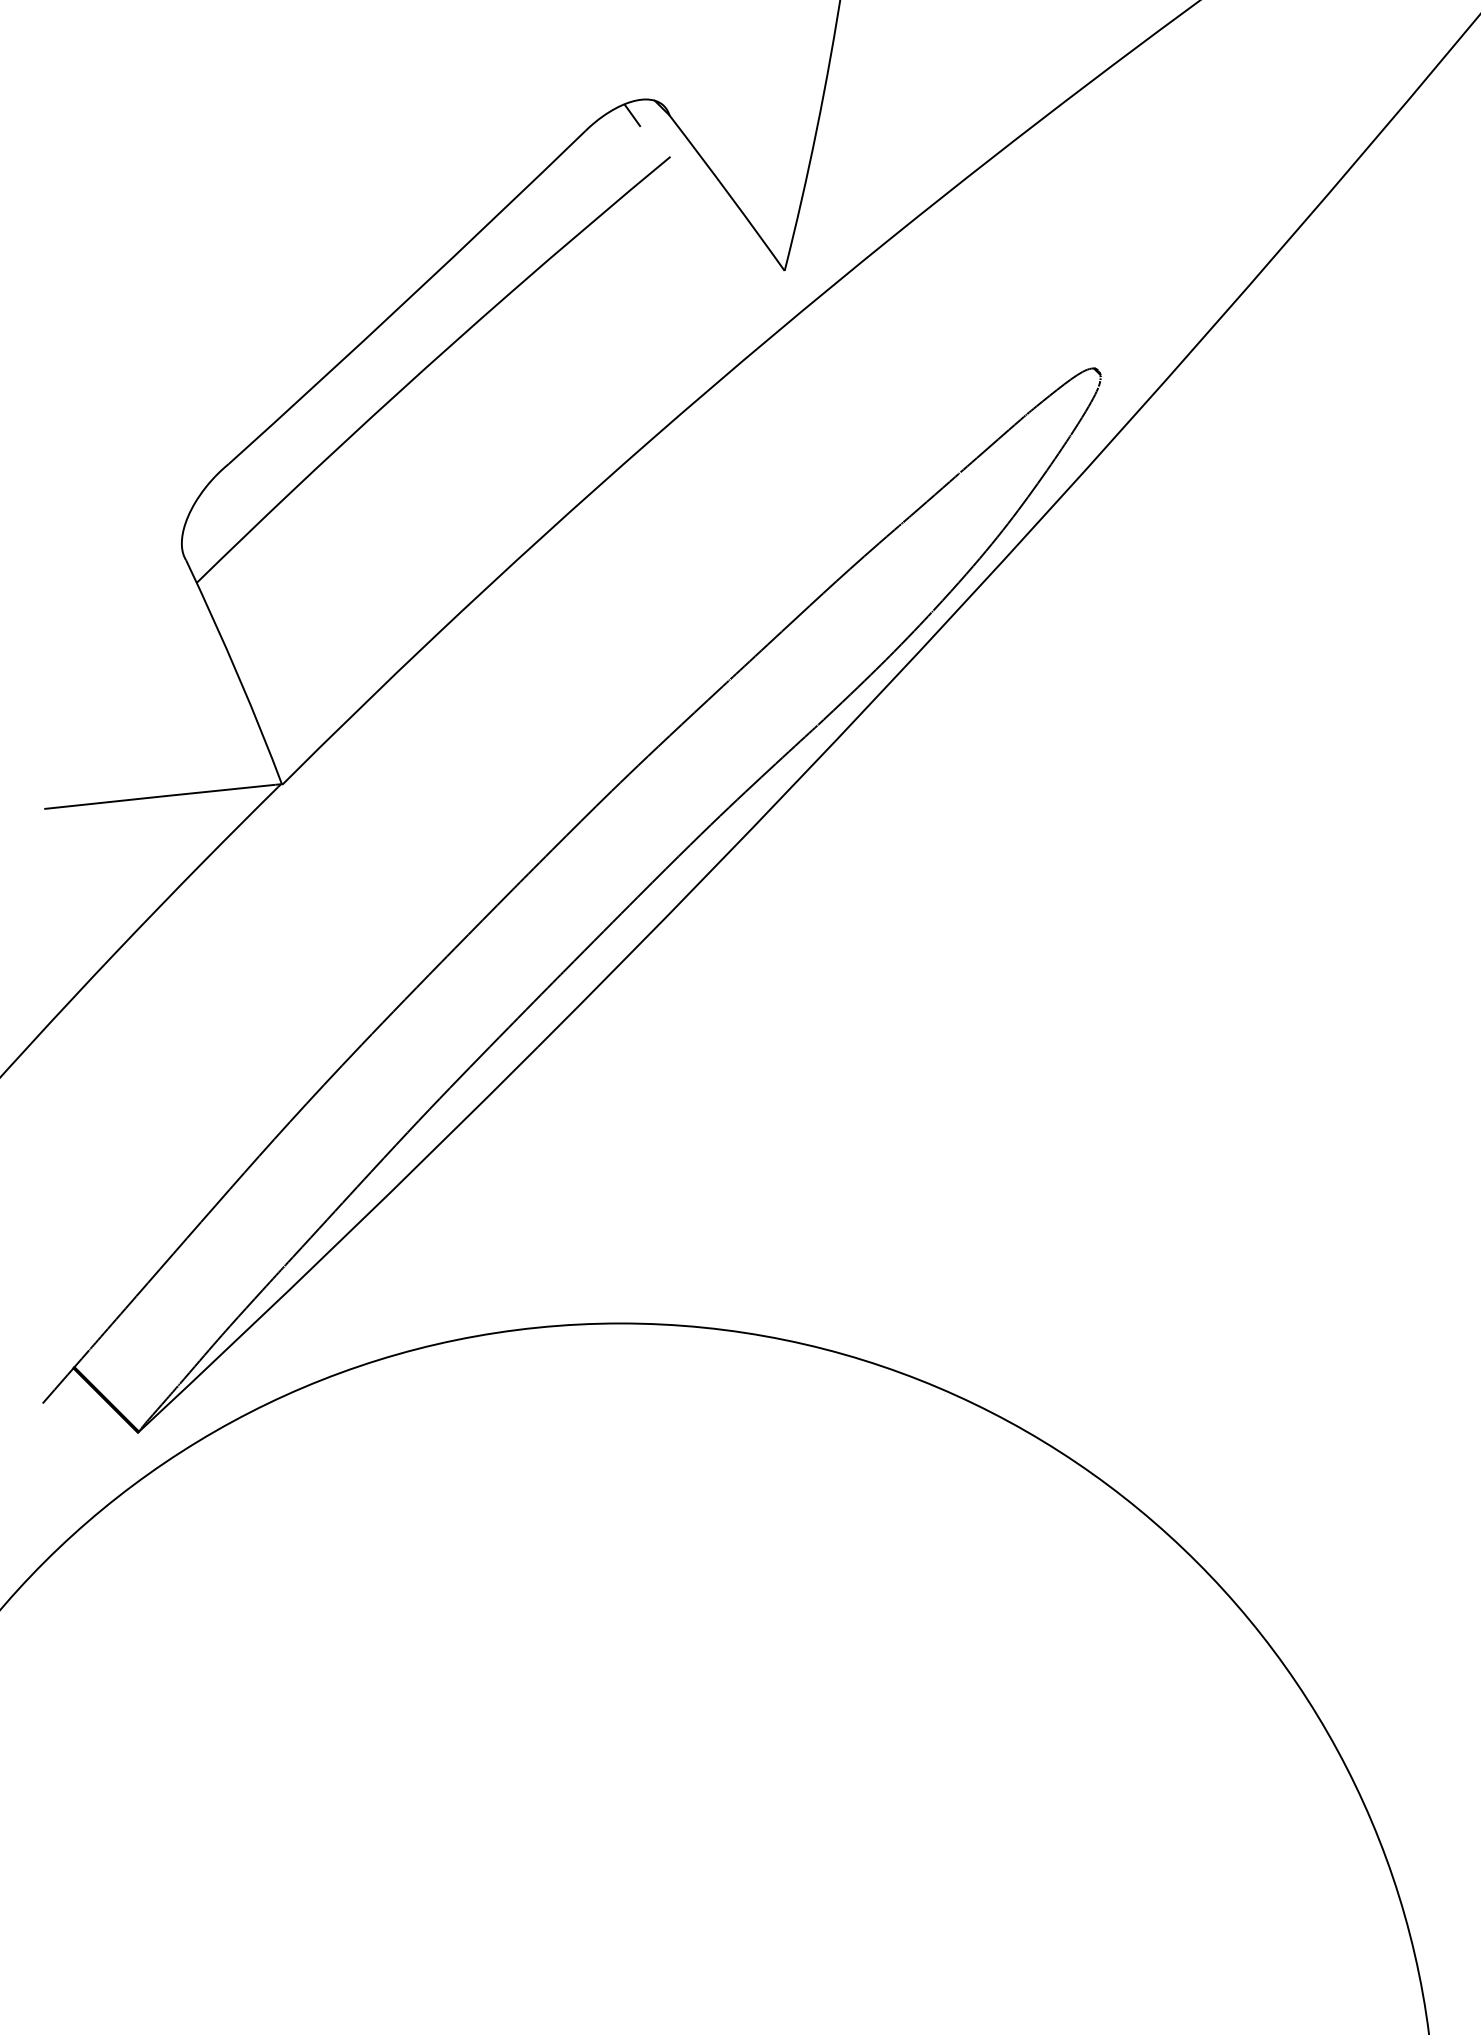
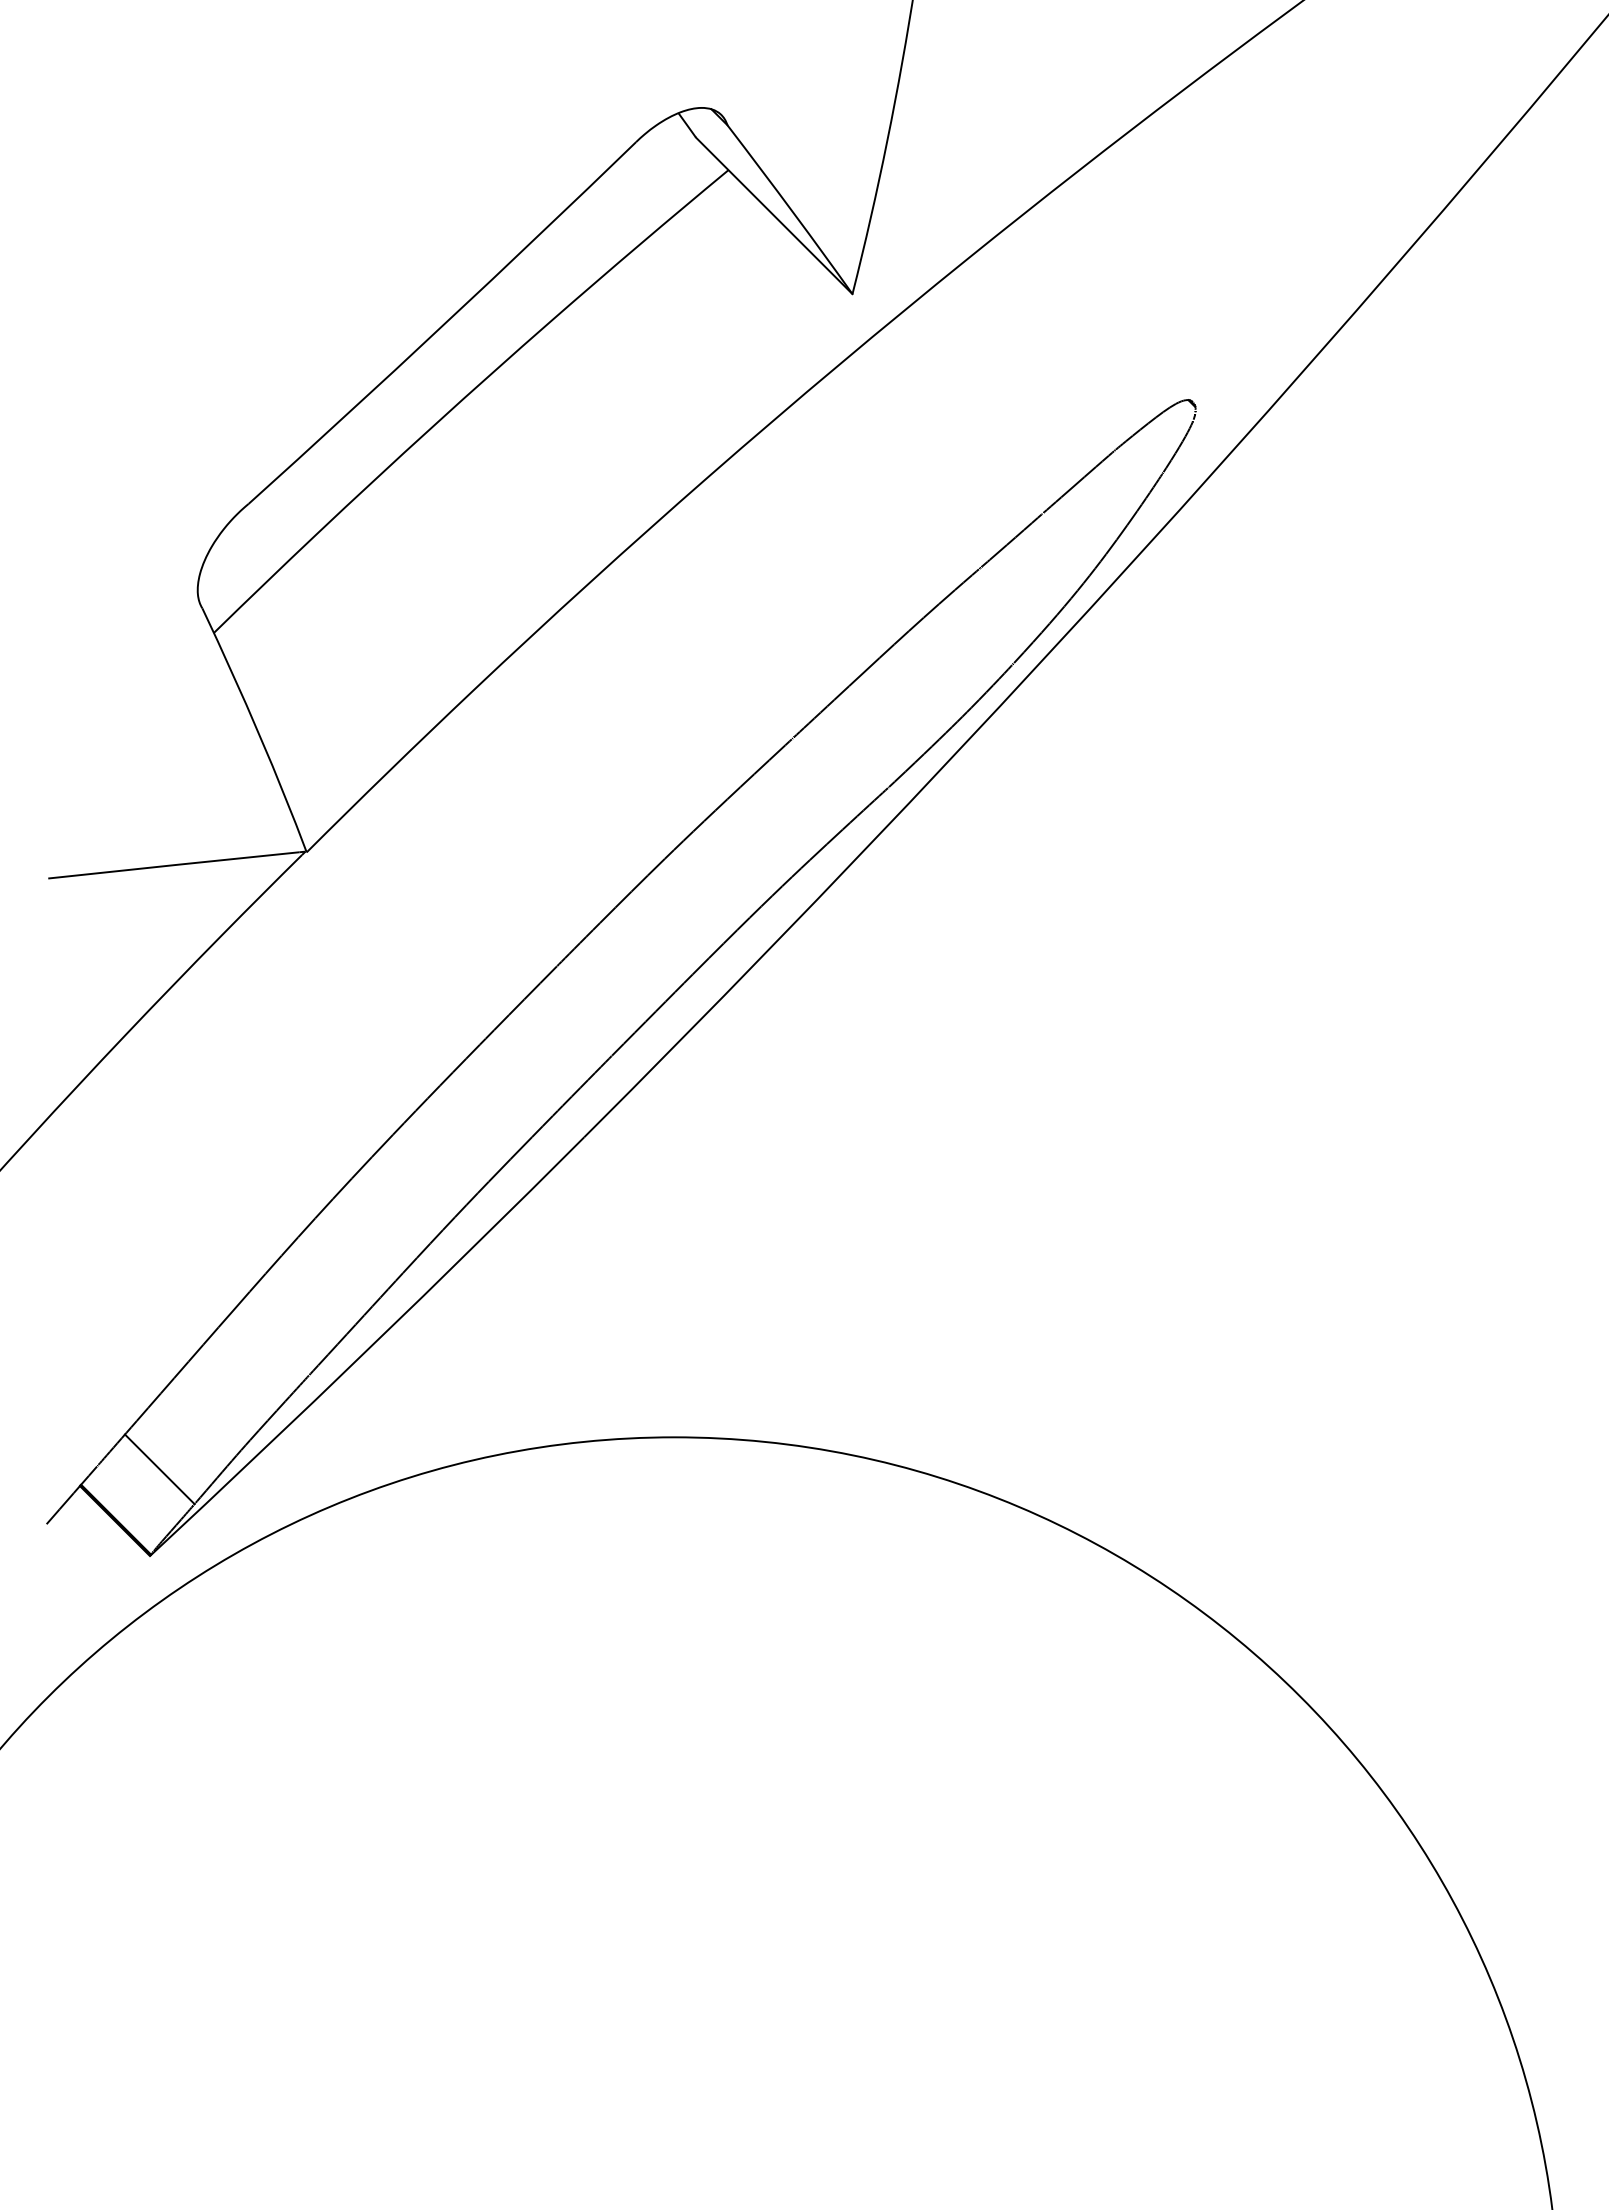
line: (712, 198) -> (774, 215), added
line: (146, 1353) -> (159, 1469), added

